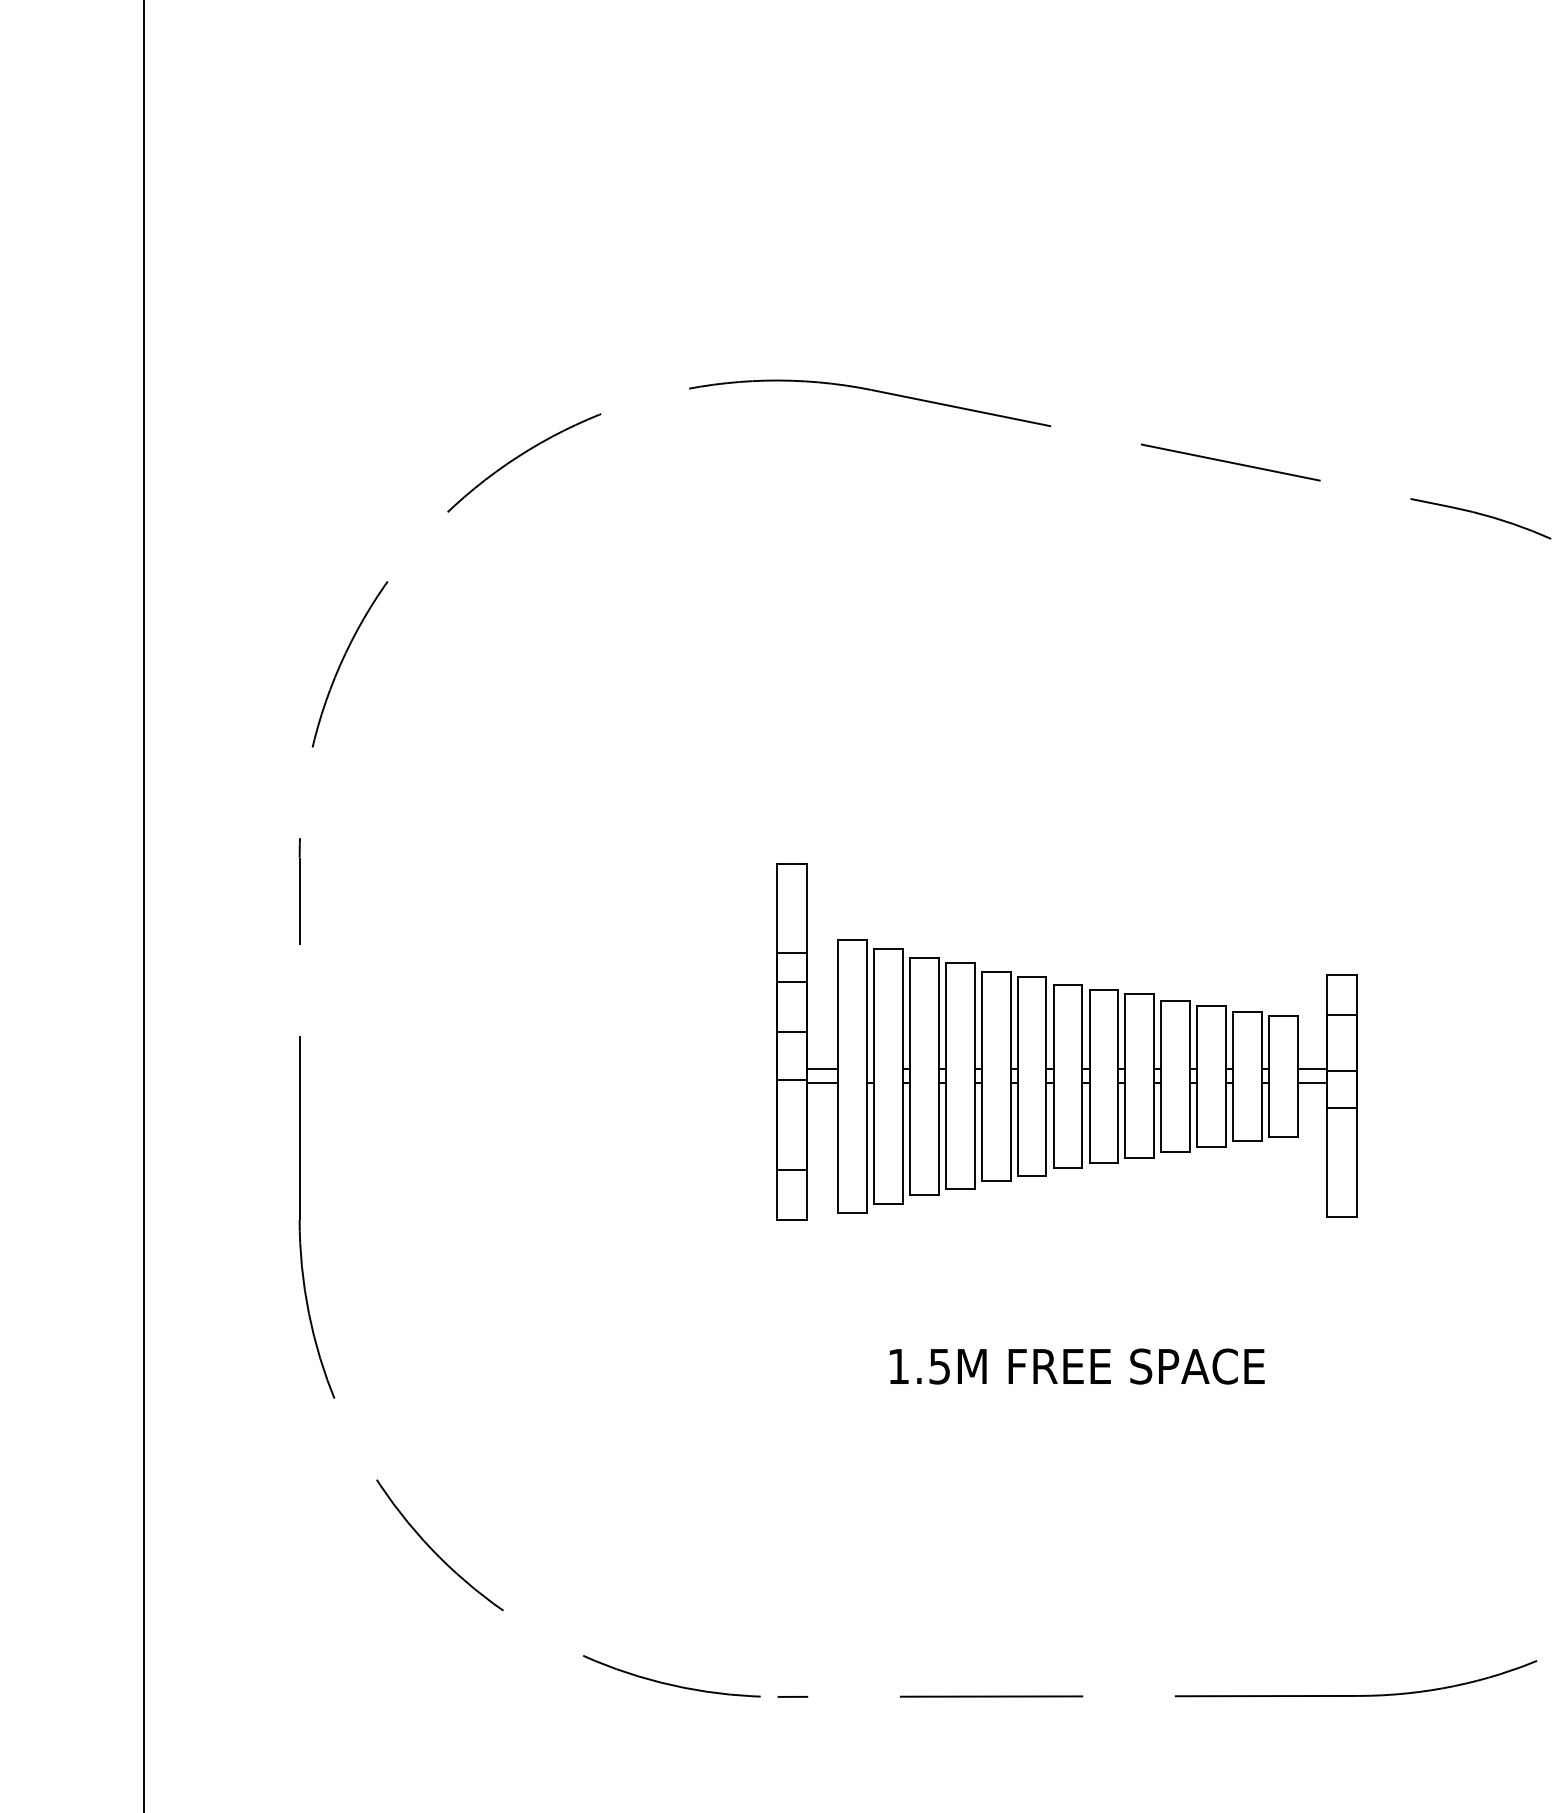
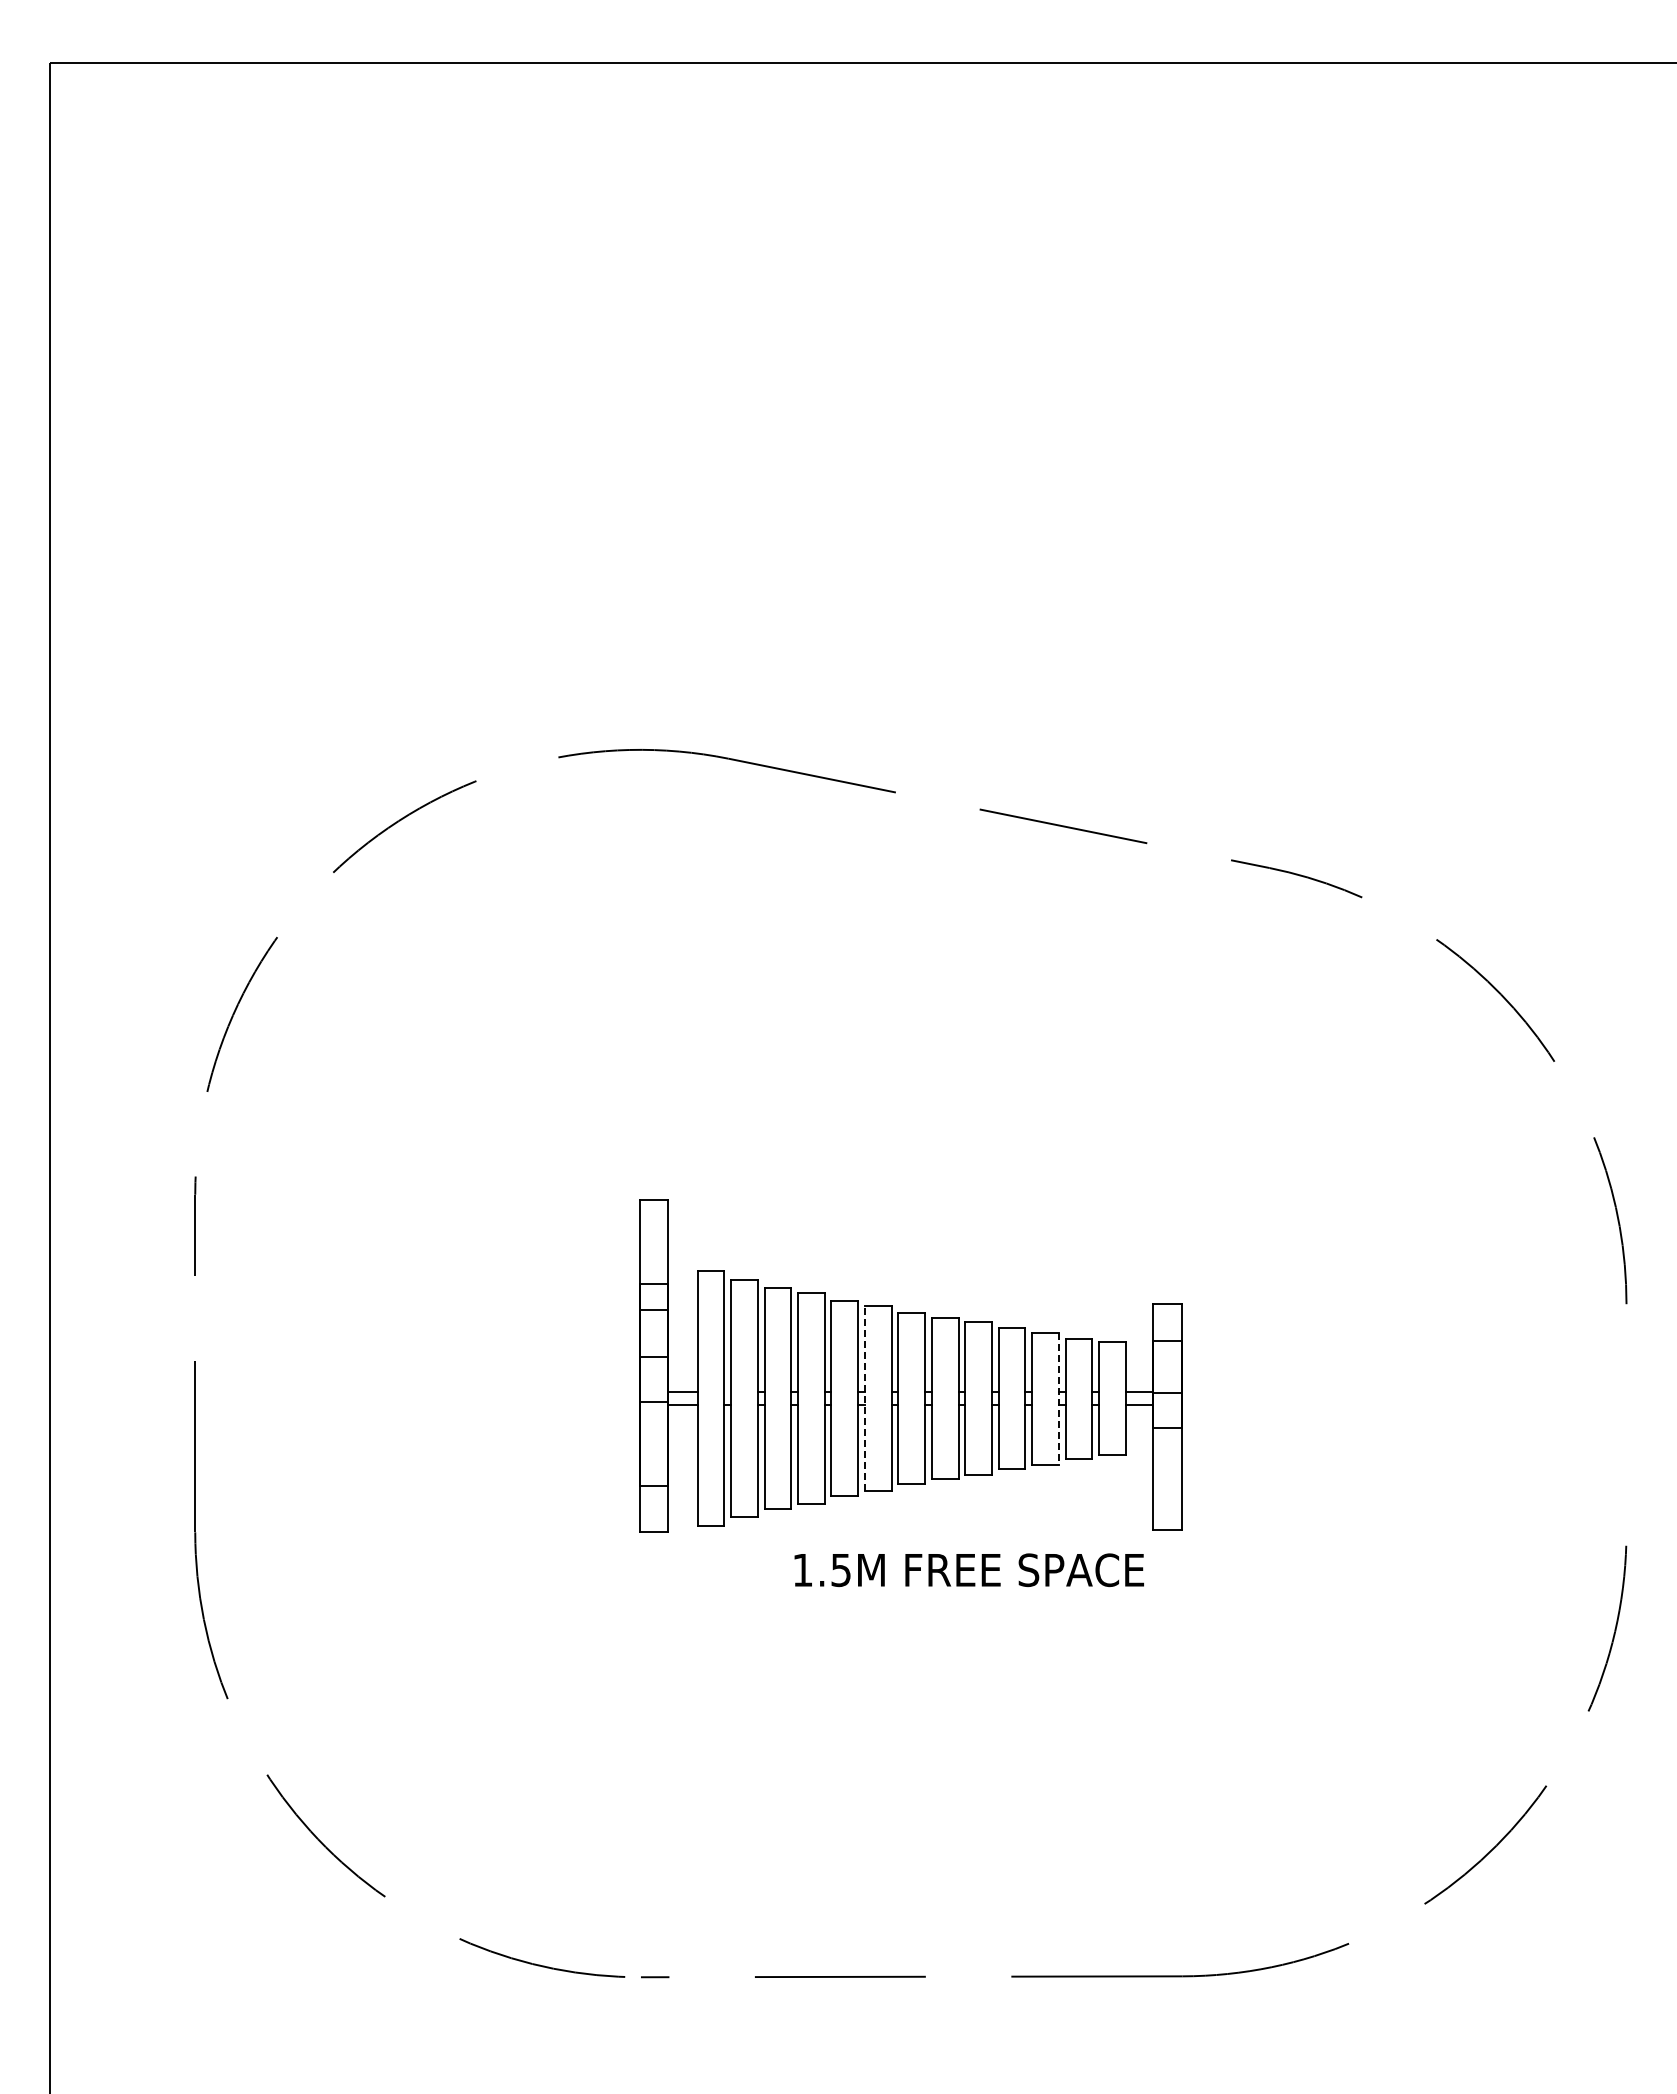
line: (1017, 1076) -> (864, 1398), solid -> dashed
line: (1225, 1076) -> (1058, 1398), solid -> dashed
text: (1076, 1366) -> (968, 1570), moved

